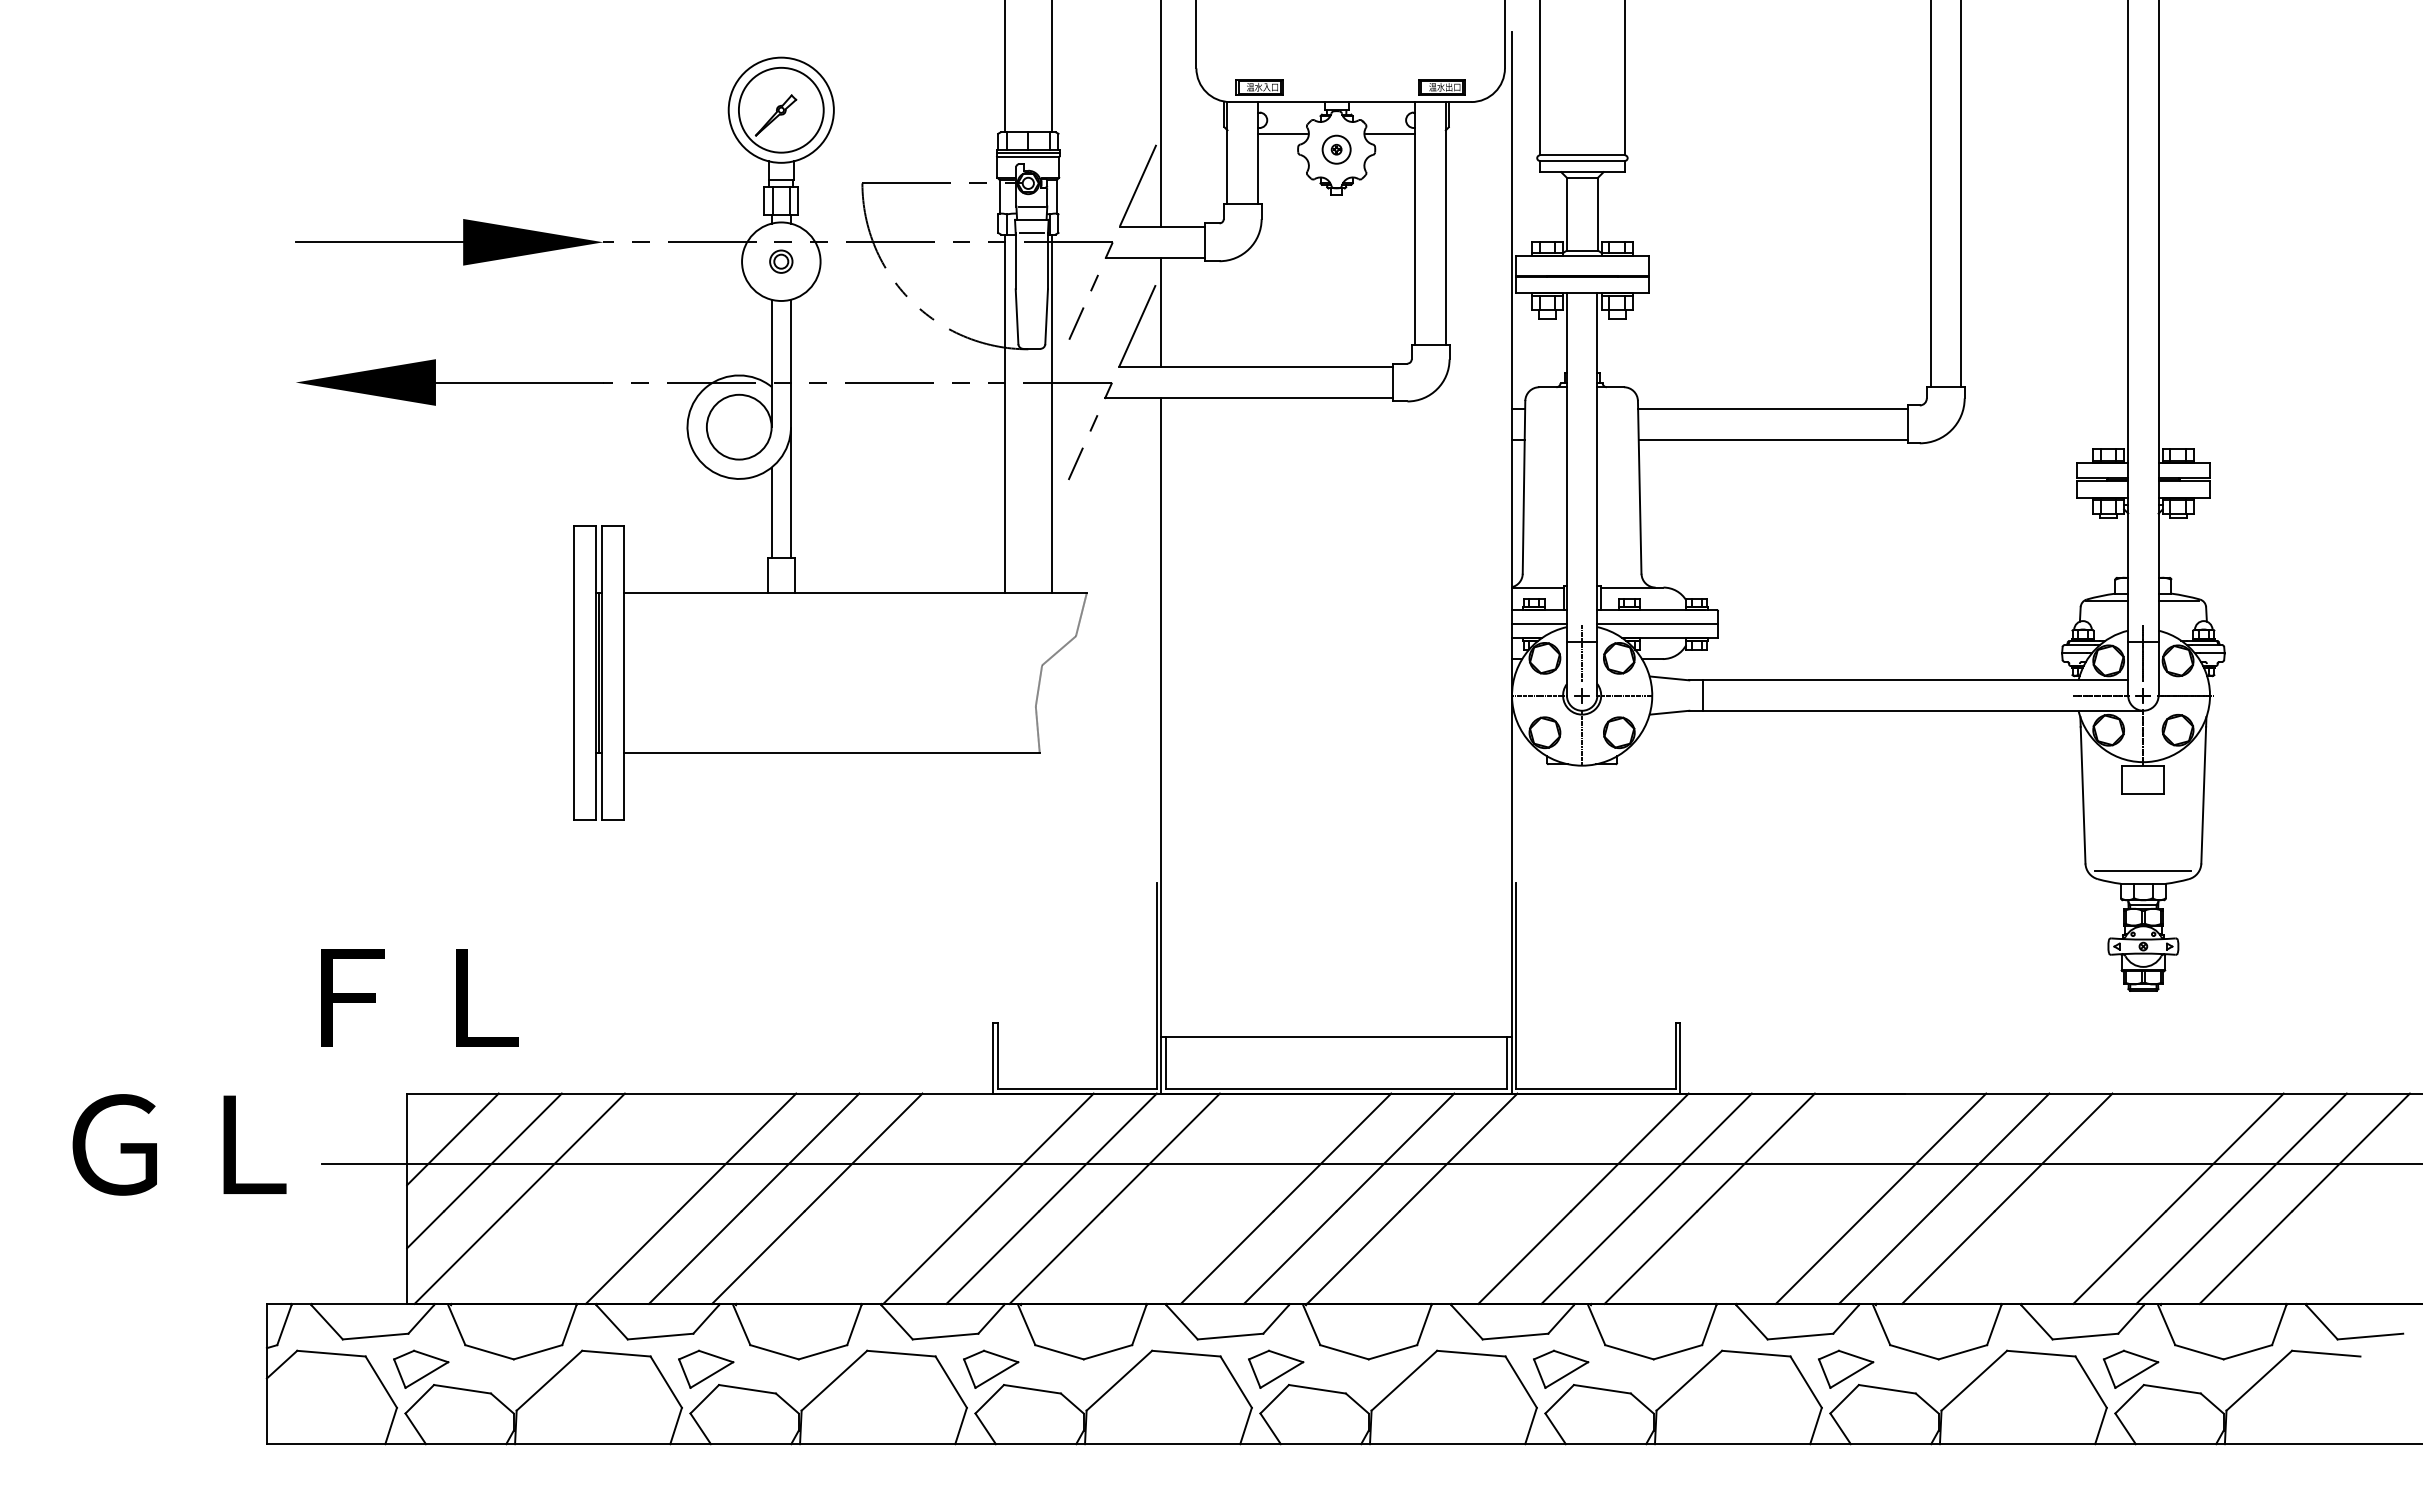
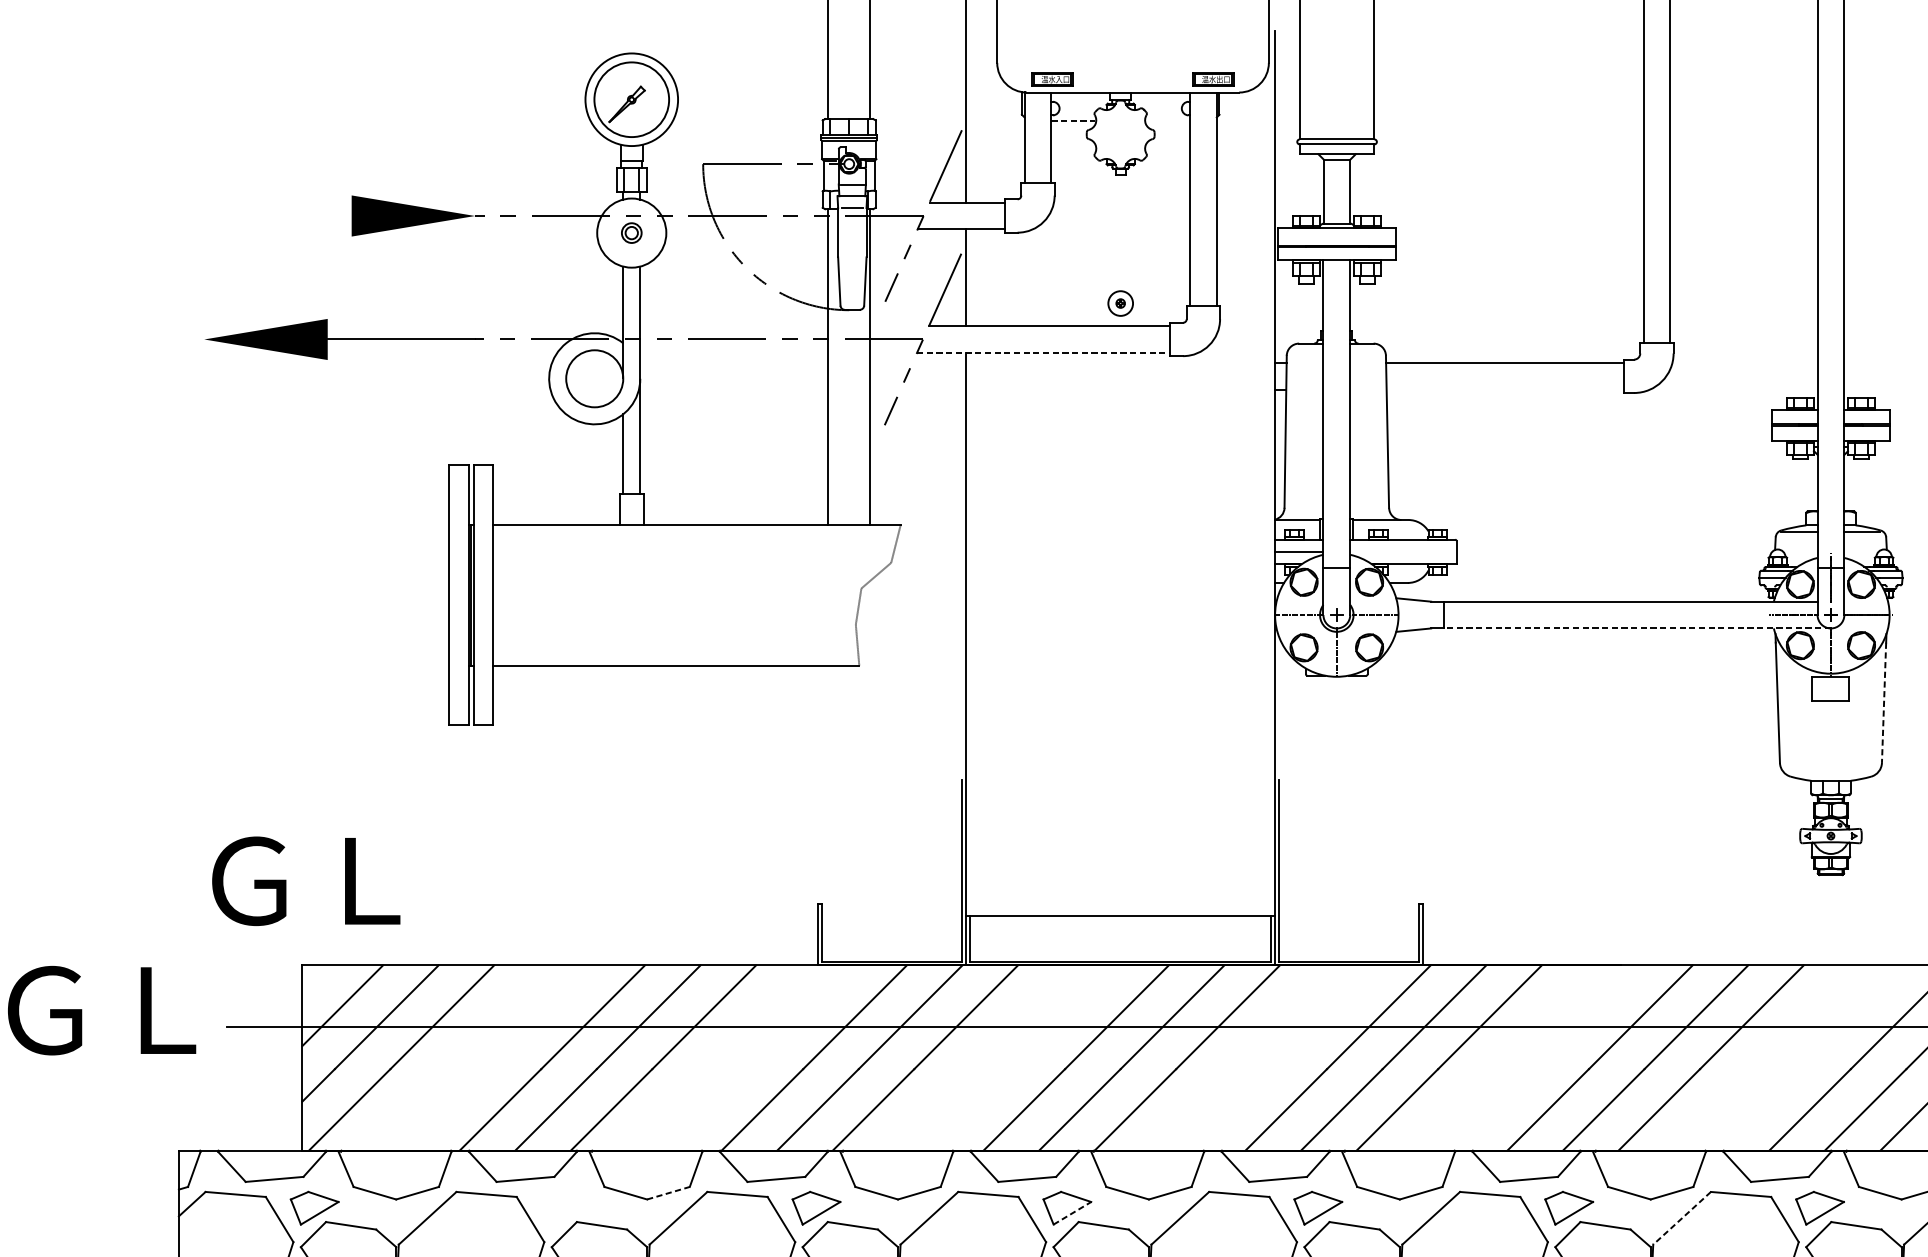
line: (1282, 134) -> (1073, 121), solid -> dashed
line: (1390, 134) -> (1168, 121), removed
part: (1336, 149) -> (1120, 303), moved
line: (379, 242) -> (278, 216), removed
line: (1249, 397) -> (1043, 352), solid -> dashed
line: (1772, 439) -> (1504, 389), removed
line: (1657, 624) -> (1403, 552), removed
line: (1582, 653) -> (1337, 578), removed
line: (1922, 710) -> (1636, 628), solid -> dashed
line: (2203, 795) -> (1883, 703), solid -> dashed
line: (2142, 871) -> (1830, 769), removed
text: (411, 997) -> (306, 880), ＦＬ -> ＧＬ
line: (823, 1352) -> (668, 1193), solid -> dashed
part: (706, 1368) -> (565, 1207), removed
line: (1281, 1375) -> (1072, 1213), solid -> dashed
line: (1973, 1381) -> (1681, 1218), solid -> dashed

